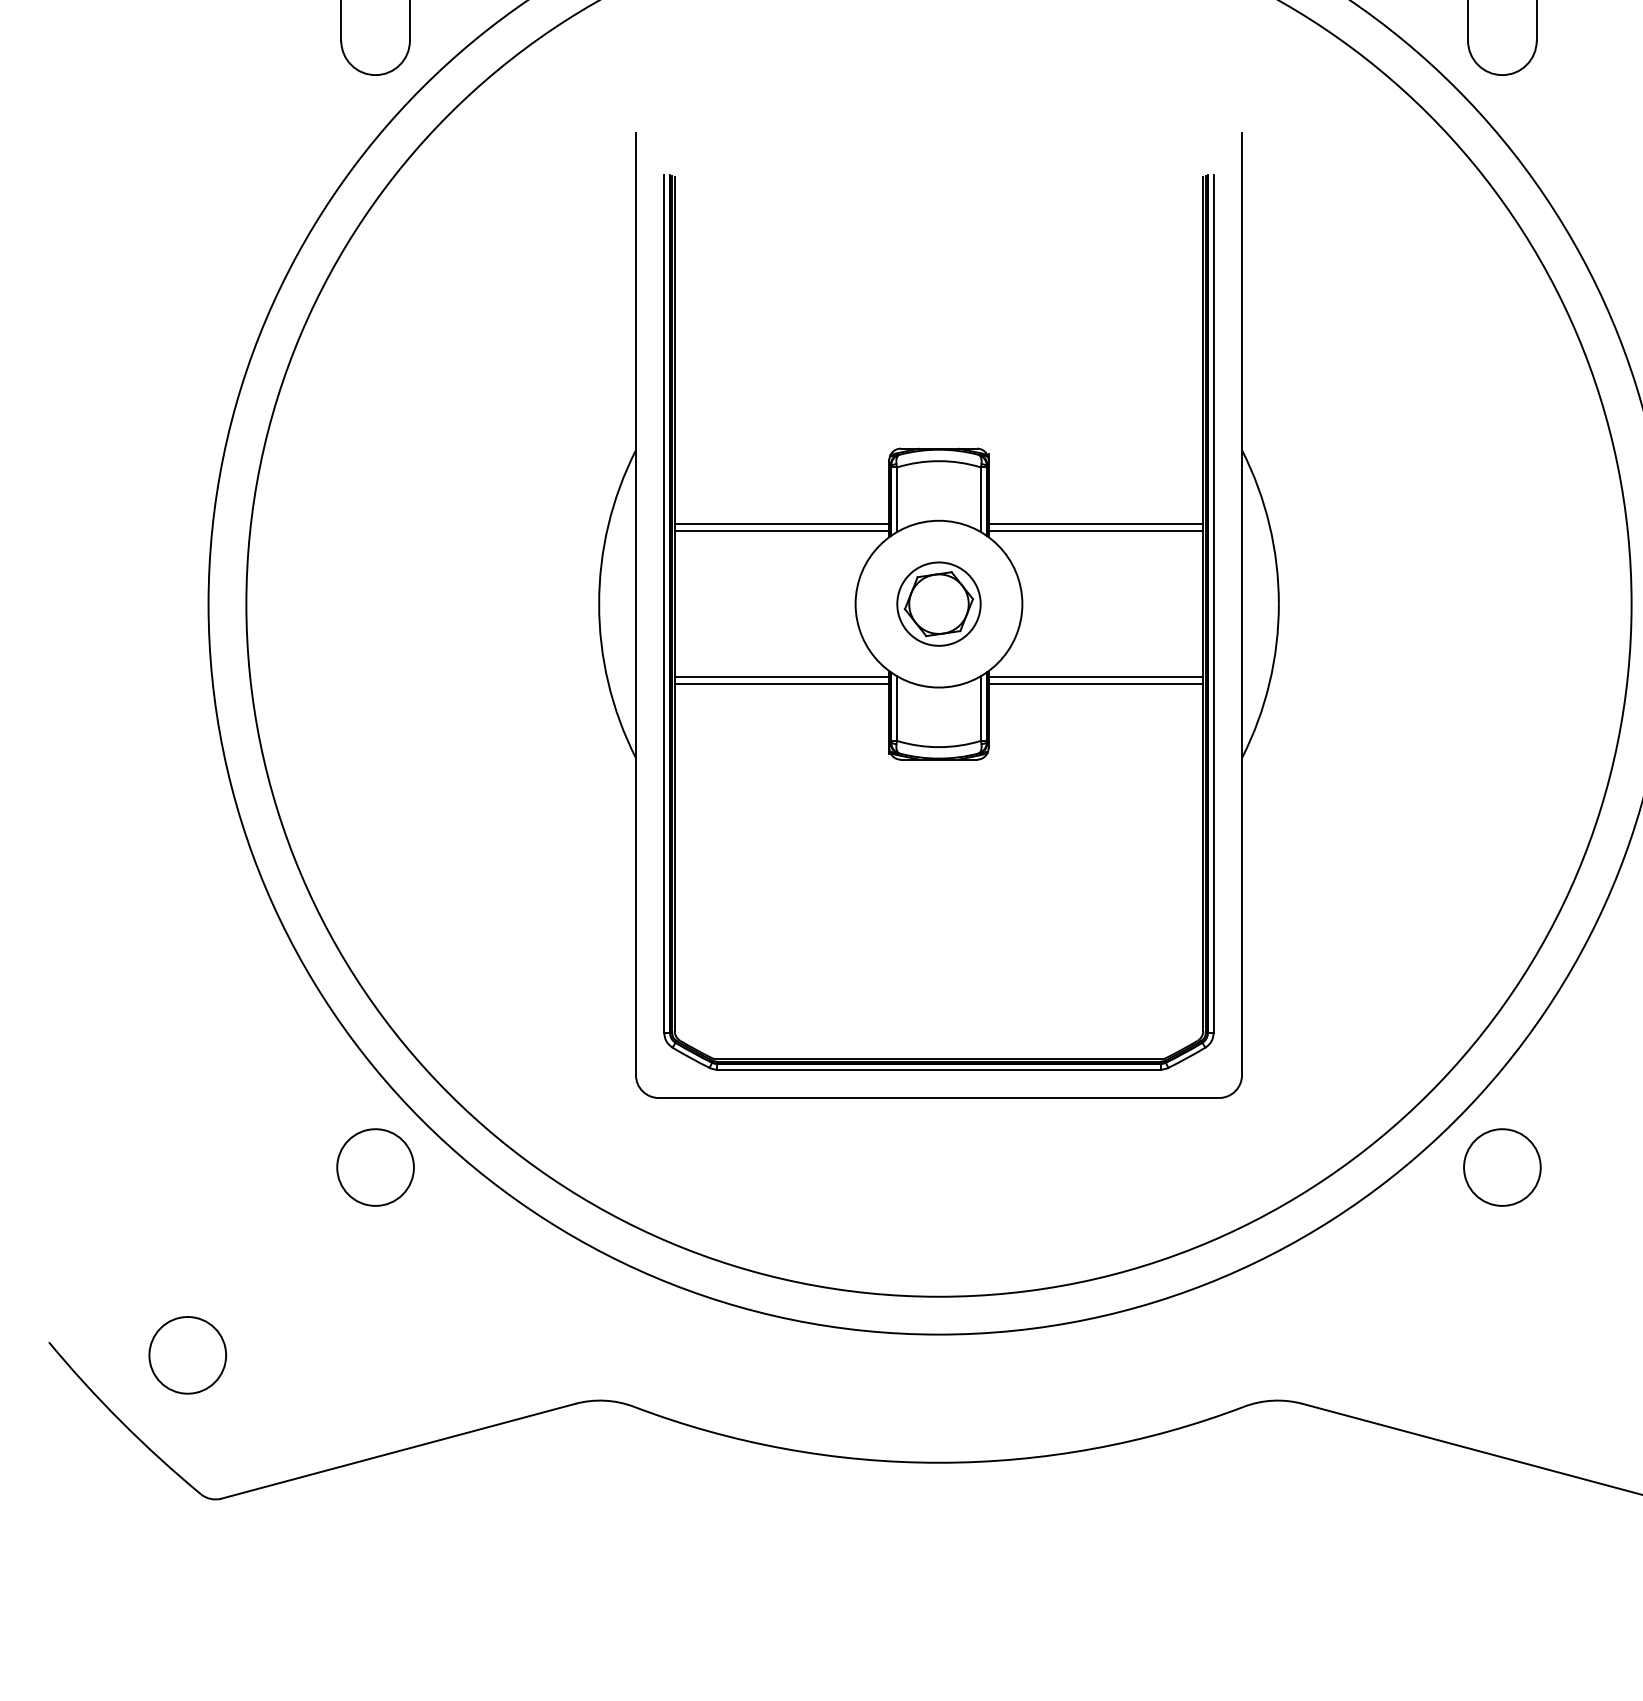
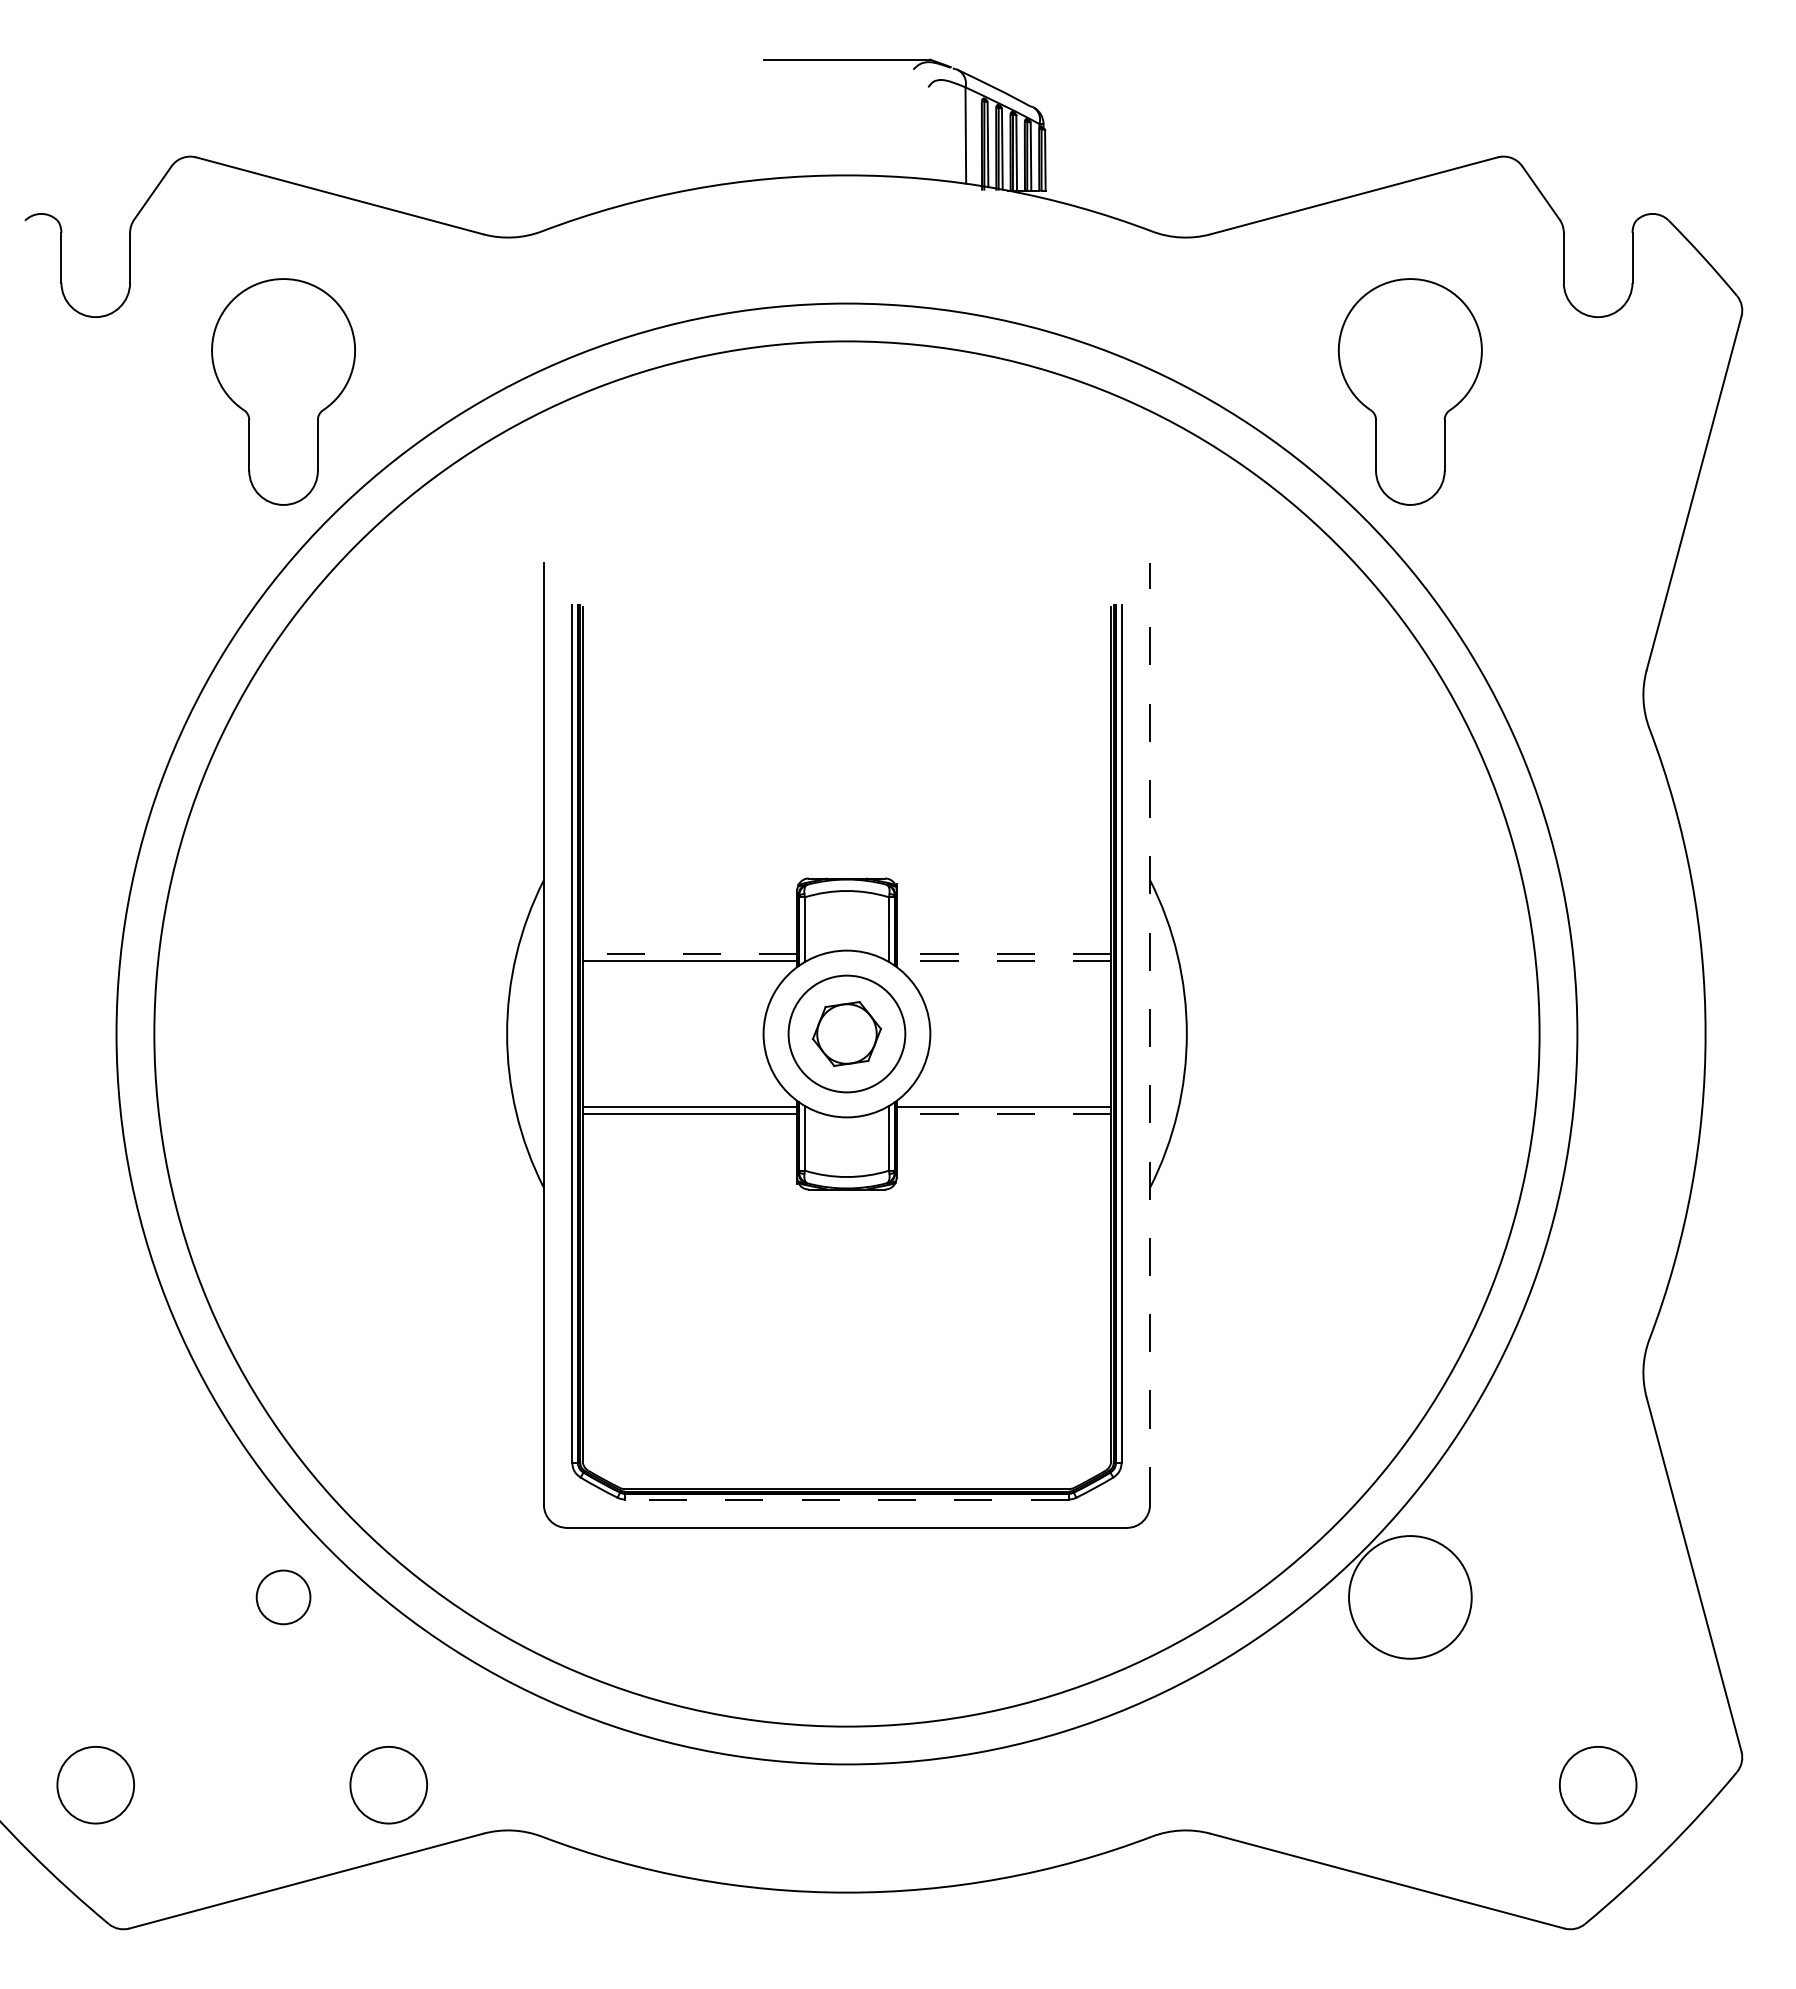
line: (781, 523) -> (689, 953), solid -> dashed
line: (1095, 523) -> (1003, 953), solid -> dashed
line: (1095, 531) -> (1003, 961), solid -> dashed
circle: (938, 603) -> (846, 1033), size x1.4
line: (1242, 604) -> (1150, 1034), solid -> dashed
line: (1095, 684) -> (1003, 1114), solid -> dashed
line: (938, 1069) -> (846, 1499), solid -> dashed
circle: (375, 1167) -> (283, 1597), size x0.7
circle: (1502, 1167) -> (1410, 1597), size x1.6
circle: (480, 1355) -> (388, 1785), added

